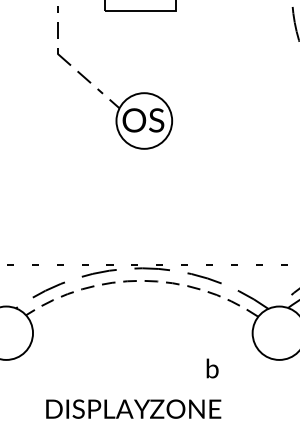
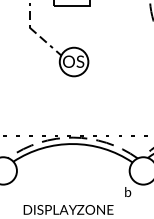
arc: (143, 281) -> (73, 144), dashed -> solid
text: (213, 367) -> (128, 191), moved

